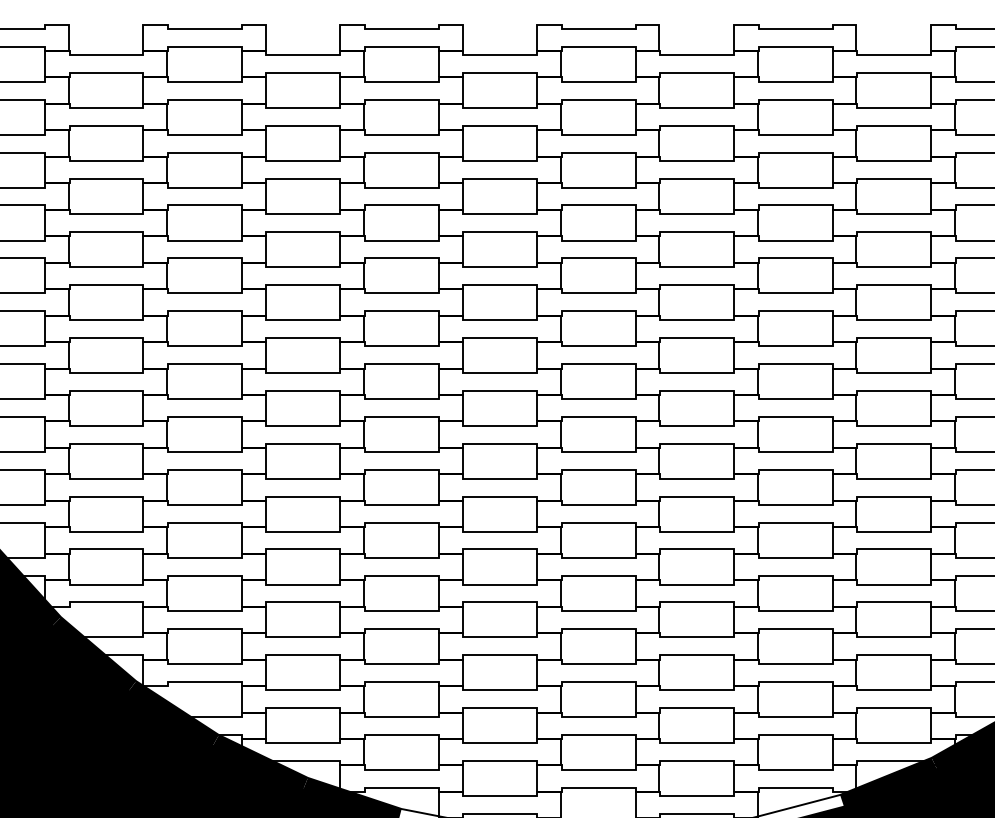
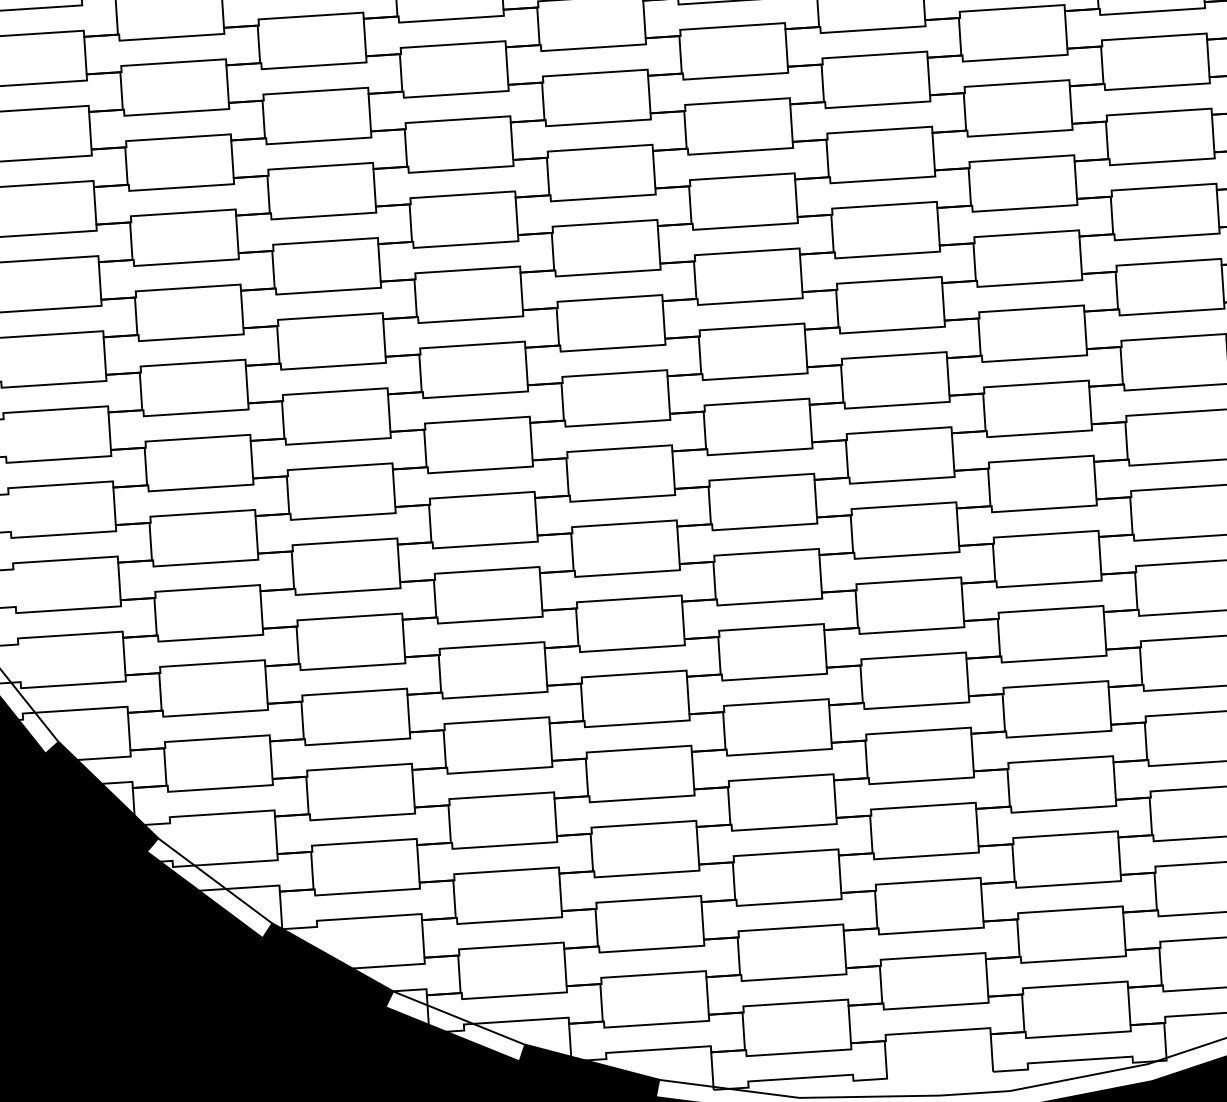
fill: (94, 654) -> (209, 888), removed
fill: (259, 762) -> (454, 1027), removed

